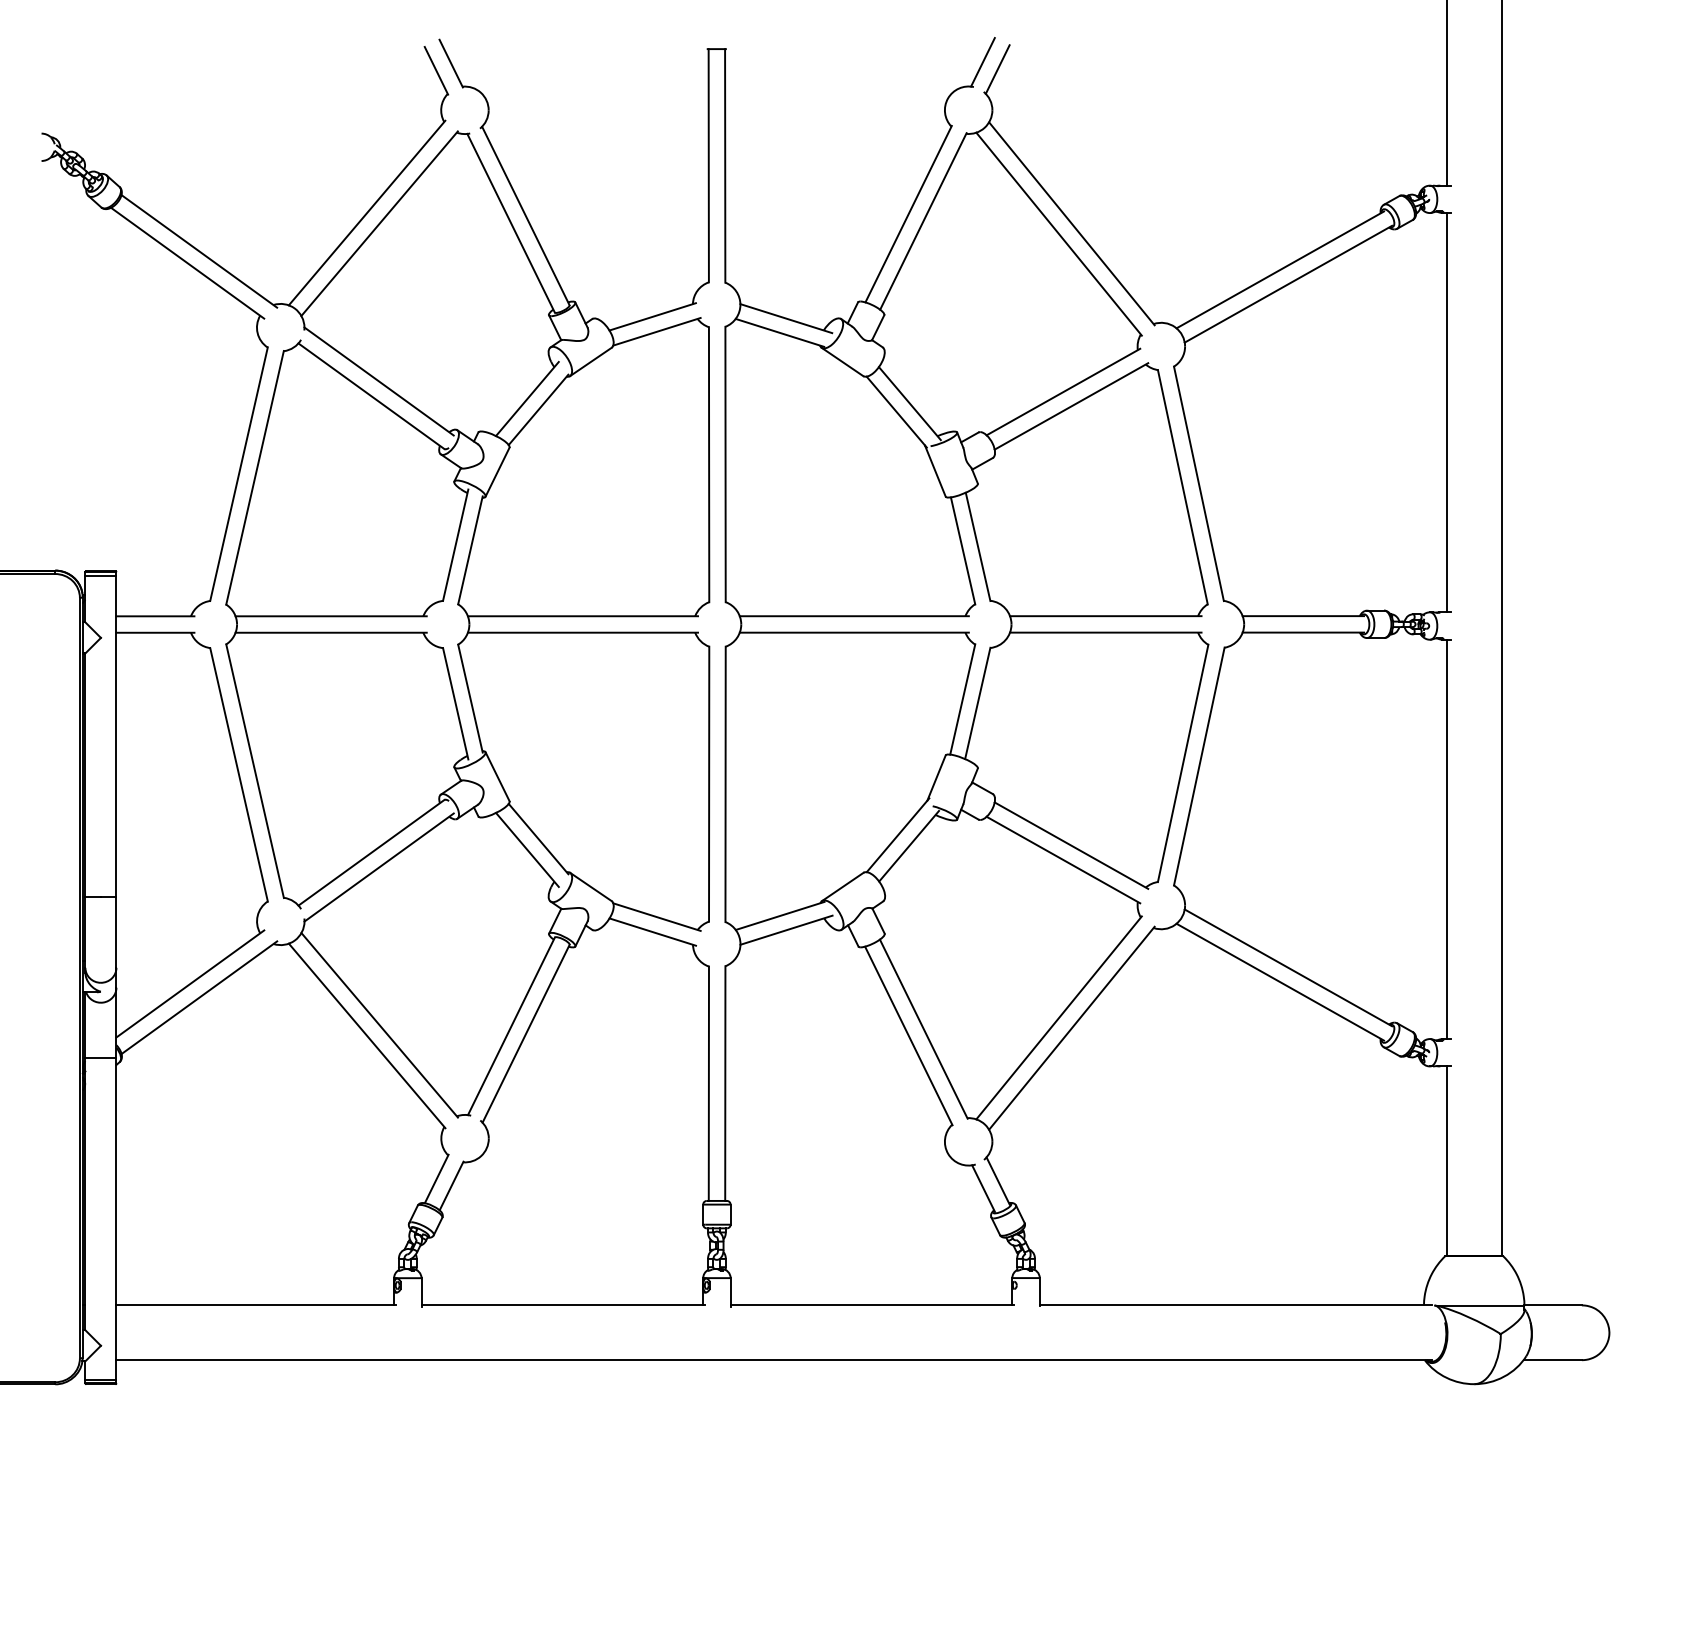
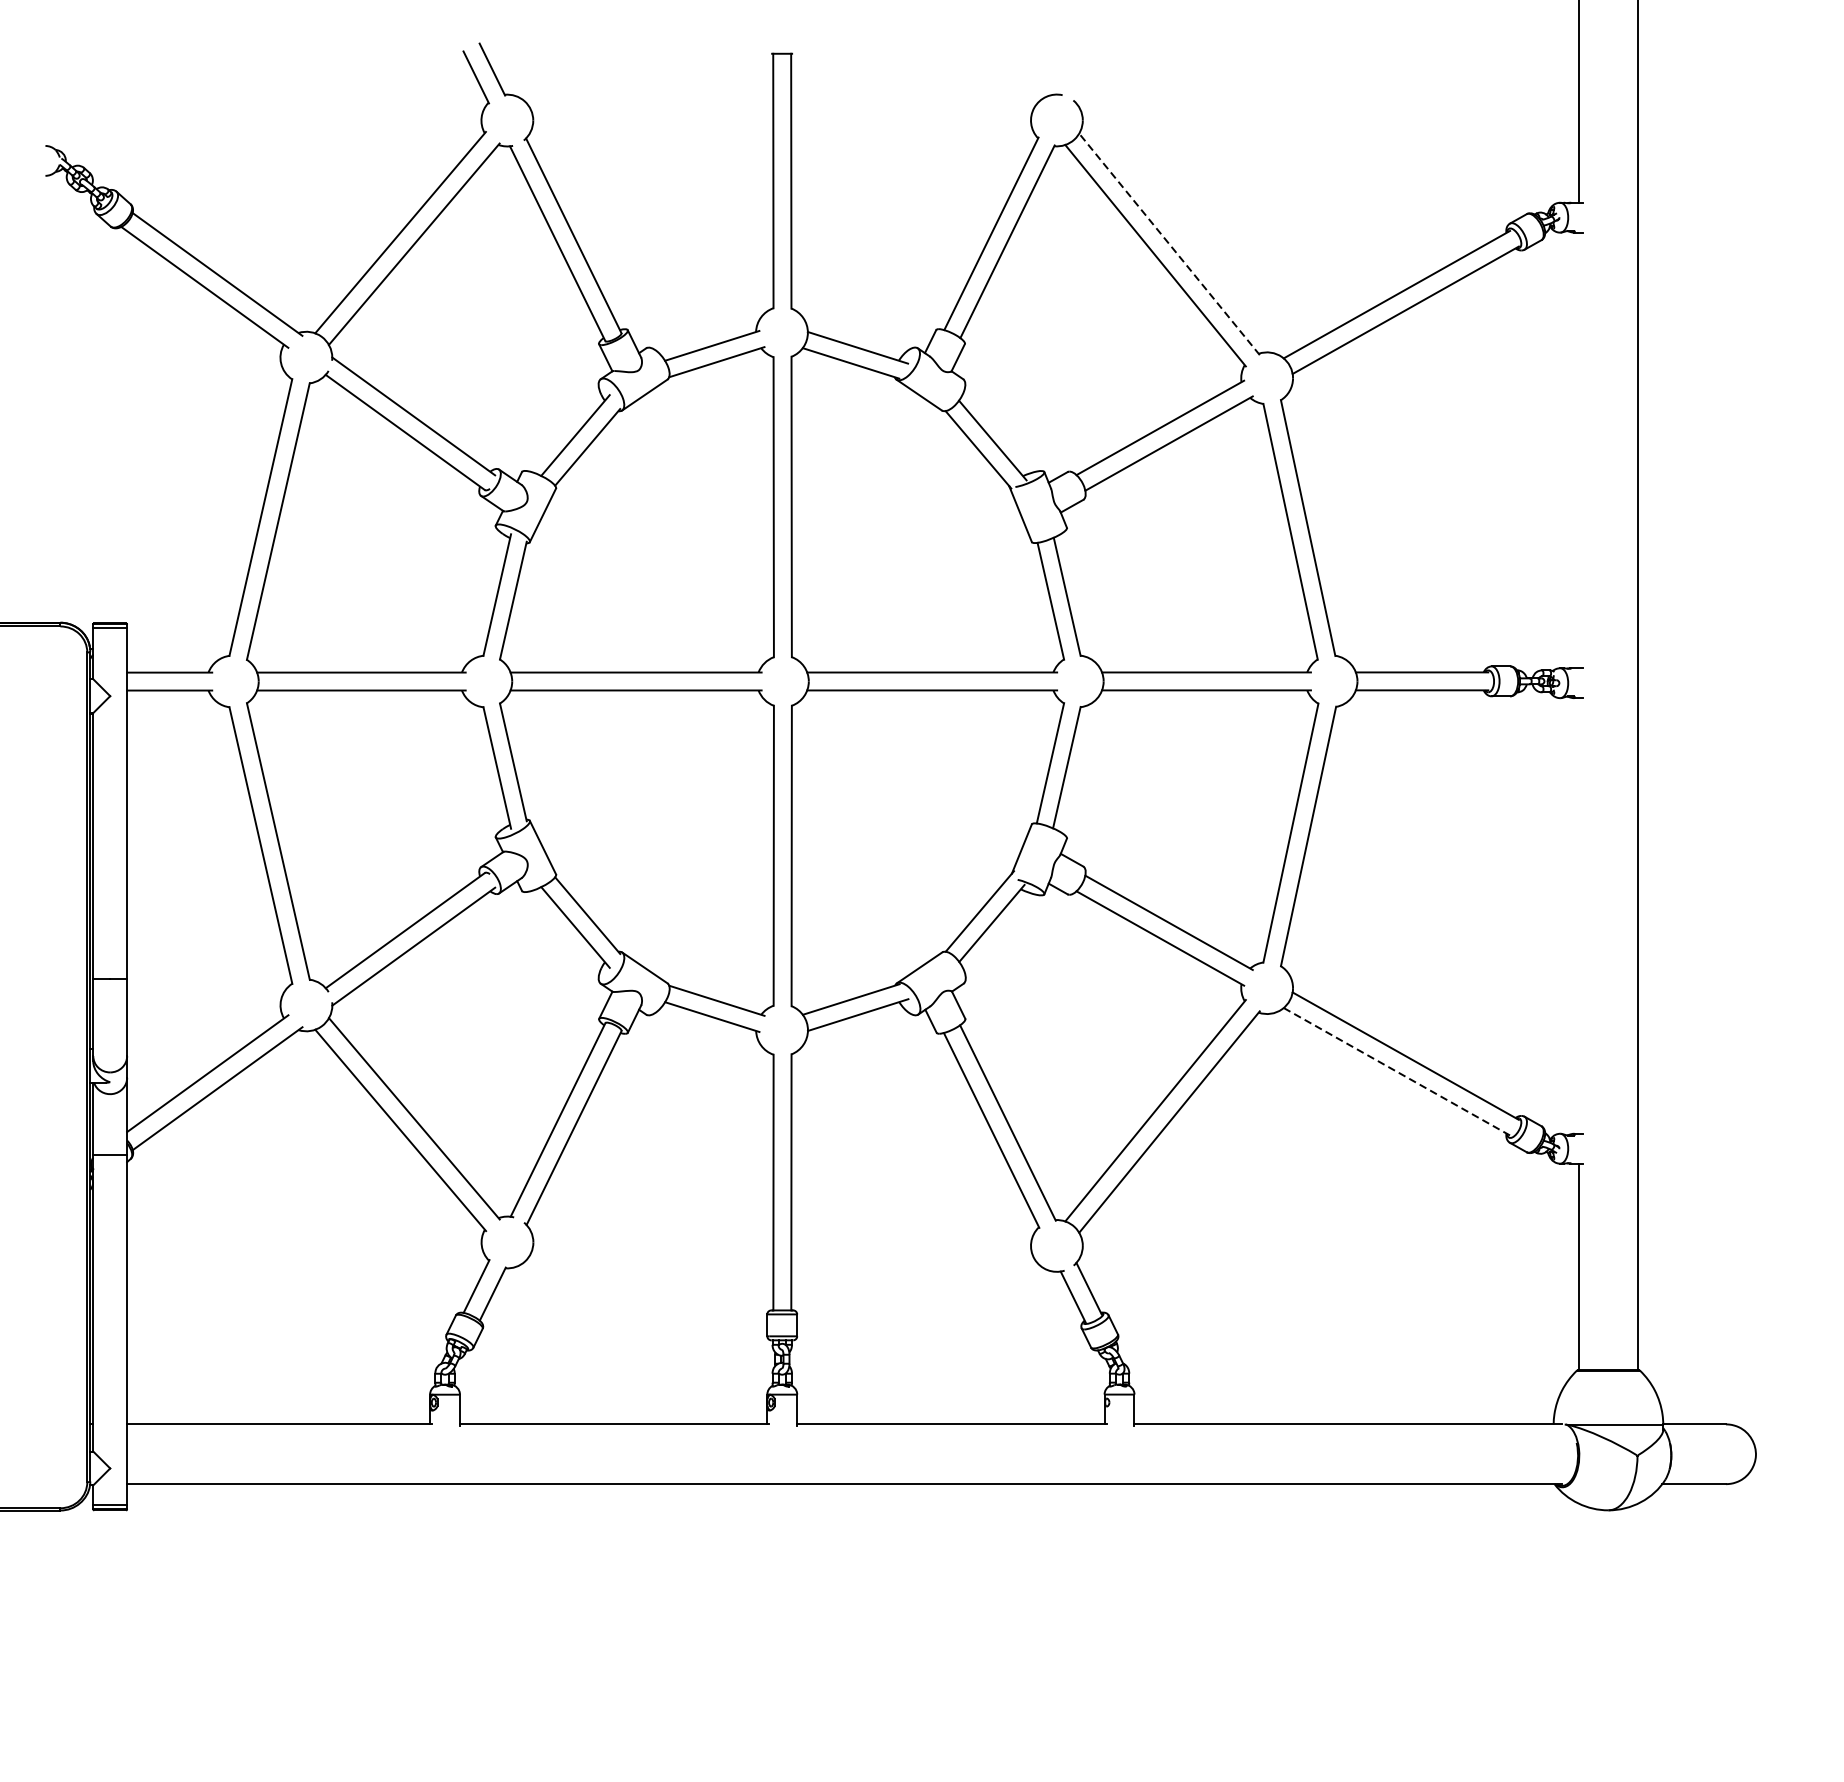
line: (982, 62) -> (1072, 68), removed
line: (997, 69) -> (1088, 76), removed
line: (1071, 223) -> (1169, 244), solid -> dashed
line: (1446, 412) -> (1578, 450), removed
line: (1446, 839) -> (1578, 916), removed
line: (1280, 982) -> (1397, 1072), solid -> dashed

